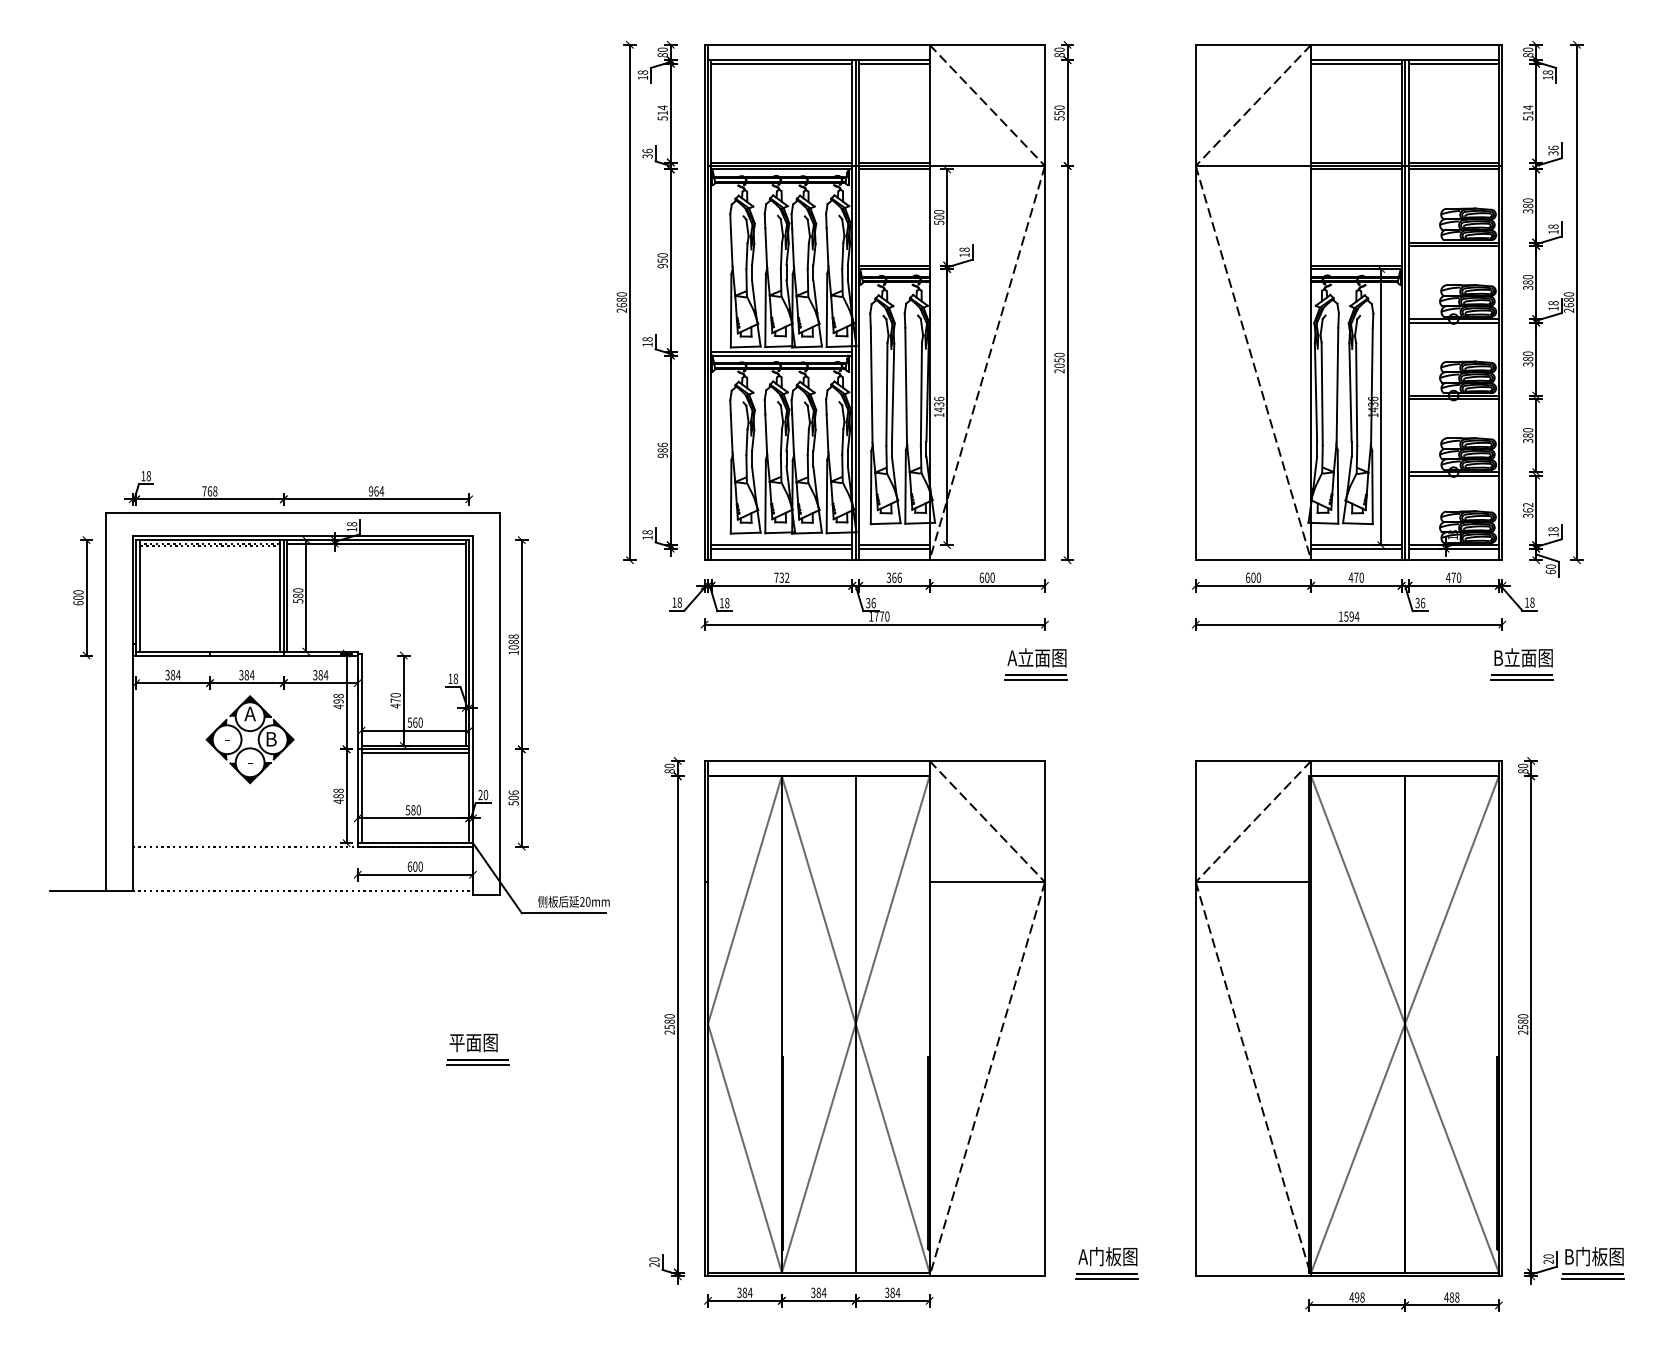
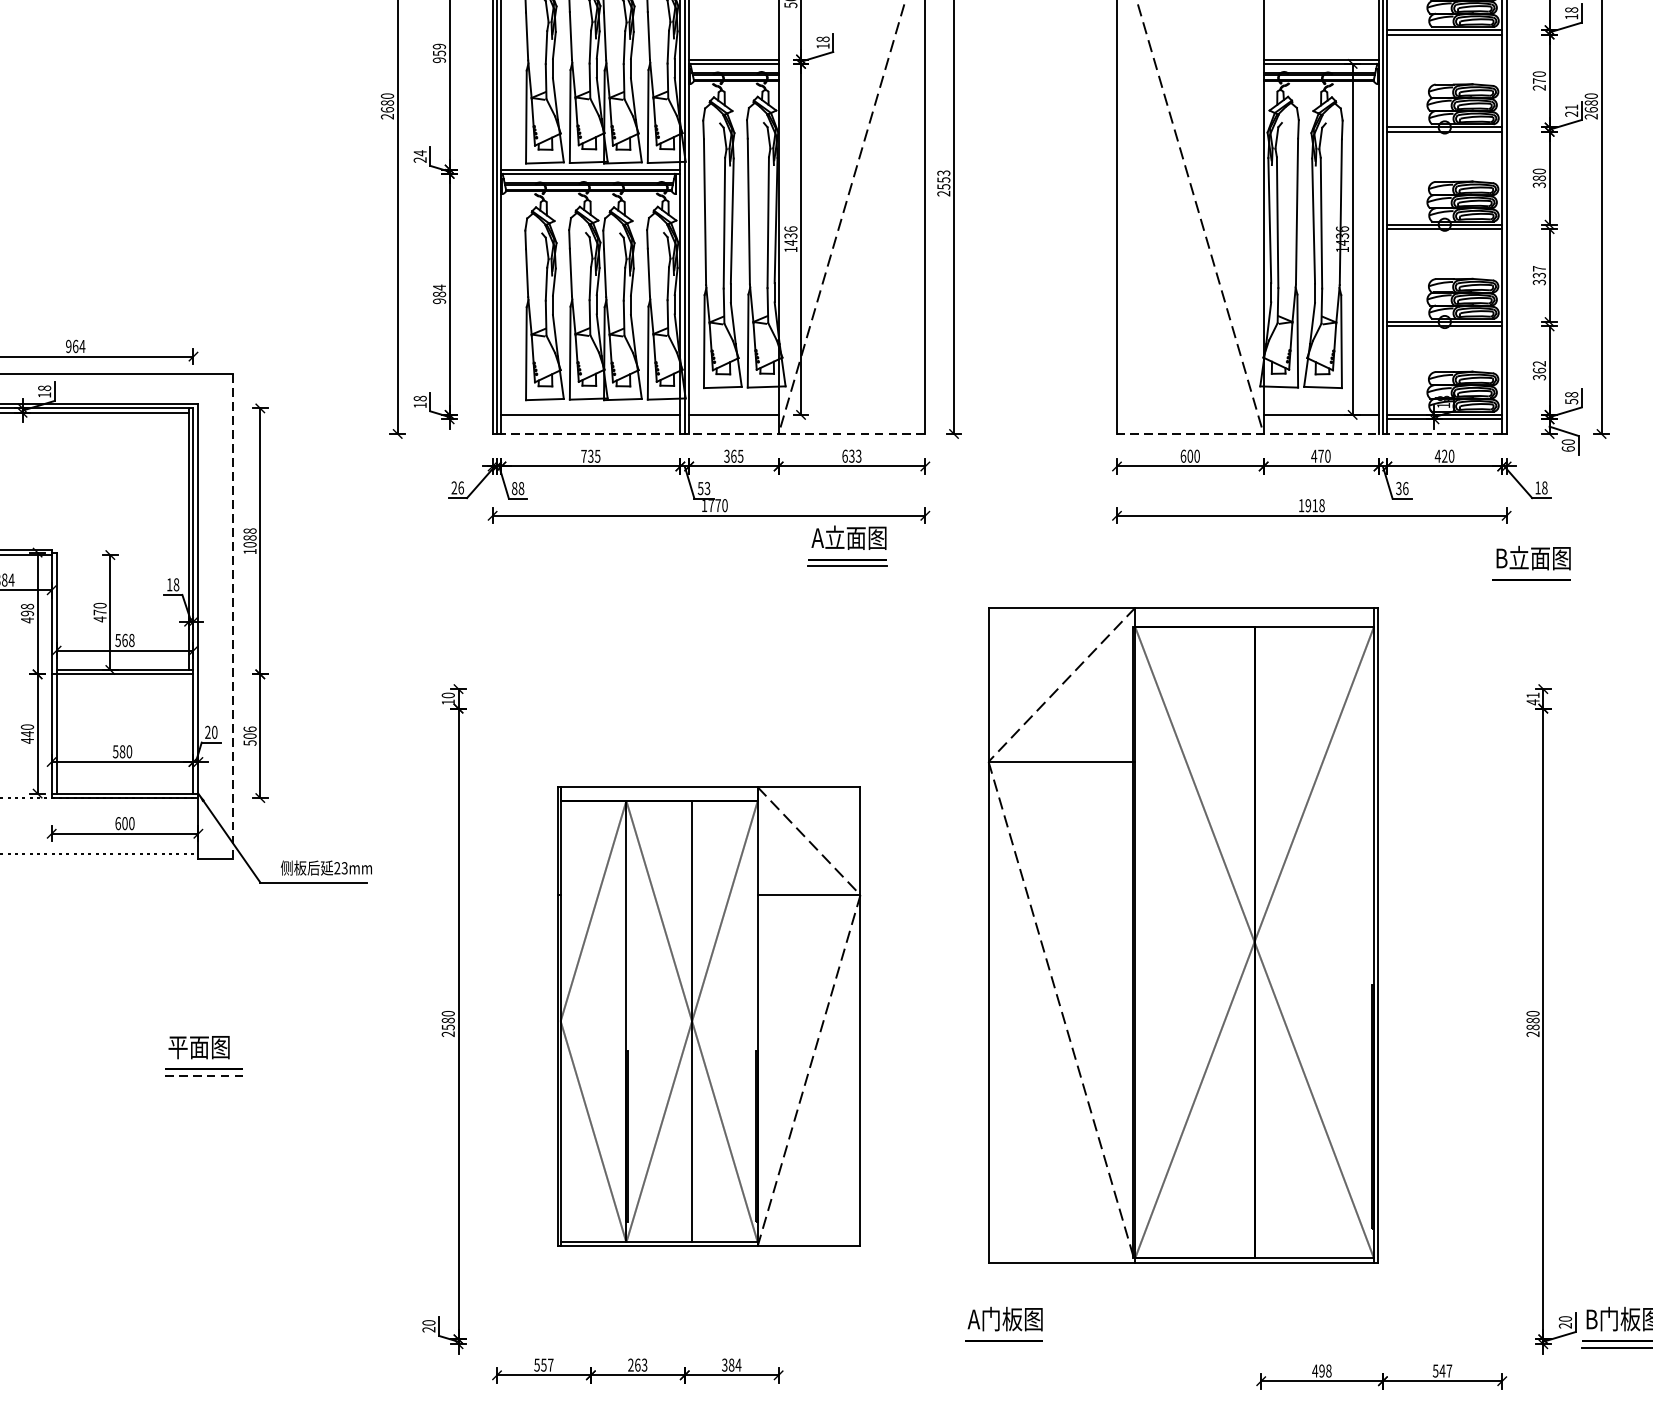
text: (662, 255) -> (439, 46), 950 -> 959
text: (1528, 284) -> (1539, 83), 380 -> 270
text: (1553, 305) -> (1571, 110), 18 -> 21
text: (647, 341) -> (420, 155), 18 -> 24
text: (1059, 359) -> (943, 178), 2050 -> 2553
text: (1528, 432) -> (1539, 271), 380 -> 337
text: (662, 444) -> (439, 286), 986 -> 984
text: (1553, 534) -> (1571, 401), 18 -> 58
line: (781, 548) -> (590, 419), removed
line: (894, 548) -> (734, 419), removed
line: (1356, 548) -> (1321, 419), removed
line: (877, 560) -> (712, 434), solid -> dashed
line: (1347, 560) -> (1309, 434), solid -> dashed
text: (787, 577) -> (598, 455), 732 -> 735
text: (899, 577) -> (740, 455), 366 -> 365
text: (989, 577) -> (854, 455), 600 -> 633
text: (1453, 577) -> (1444, 455), 470 -> 420
text: (676, 602) -> (456, 487), 18 -> 26
text: (721, 603) -> (514, 488), 18 -> 88
text: (870, 603) -> (703, 488), 36 -> 53
text: (1351, 616) -> (1314, 505), 1594 -> 1918
part: (1035, 664) -> (847, 546), moved
line: (1521, 680) -> (1530, 586), removed
line: (499, 703) -> (231, 616), solid -> dashed
text: (420, 722) -> (131, 640), 560 -> 568
line: (415, 752) -> (125, 678), removed
text: (1523, 768) -> (1533, 698), 80 -> 41
text: (669, 771) -> (448, 702), 80 -> 10
text: (338, 793) -> (27, 730), 488 -> 440
text: (587, 901) -> (343, 867), 20mm -> 23mm
part: (874, 1018) -> (708, 1016), size x0.7
part: (1348, 1018) -> (1182, 935), moved
text: (1523, 1027) -> (1533, 1027), 2580 -> 2880
line: (477, 1065) -> (204, 1076), solid -> dashed
line: (1106, 1279) -> (1003, 1348), removed
text: (744, 1292) -> (543, 1364), 384 -> 557
text: (818, 1292) -> (637, 1364), 384 -> 263
text: (1451, 1297) -> (1441, 1371), 488 -> 547

